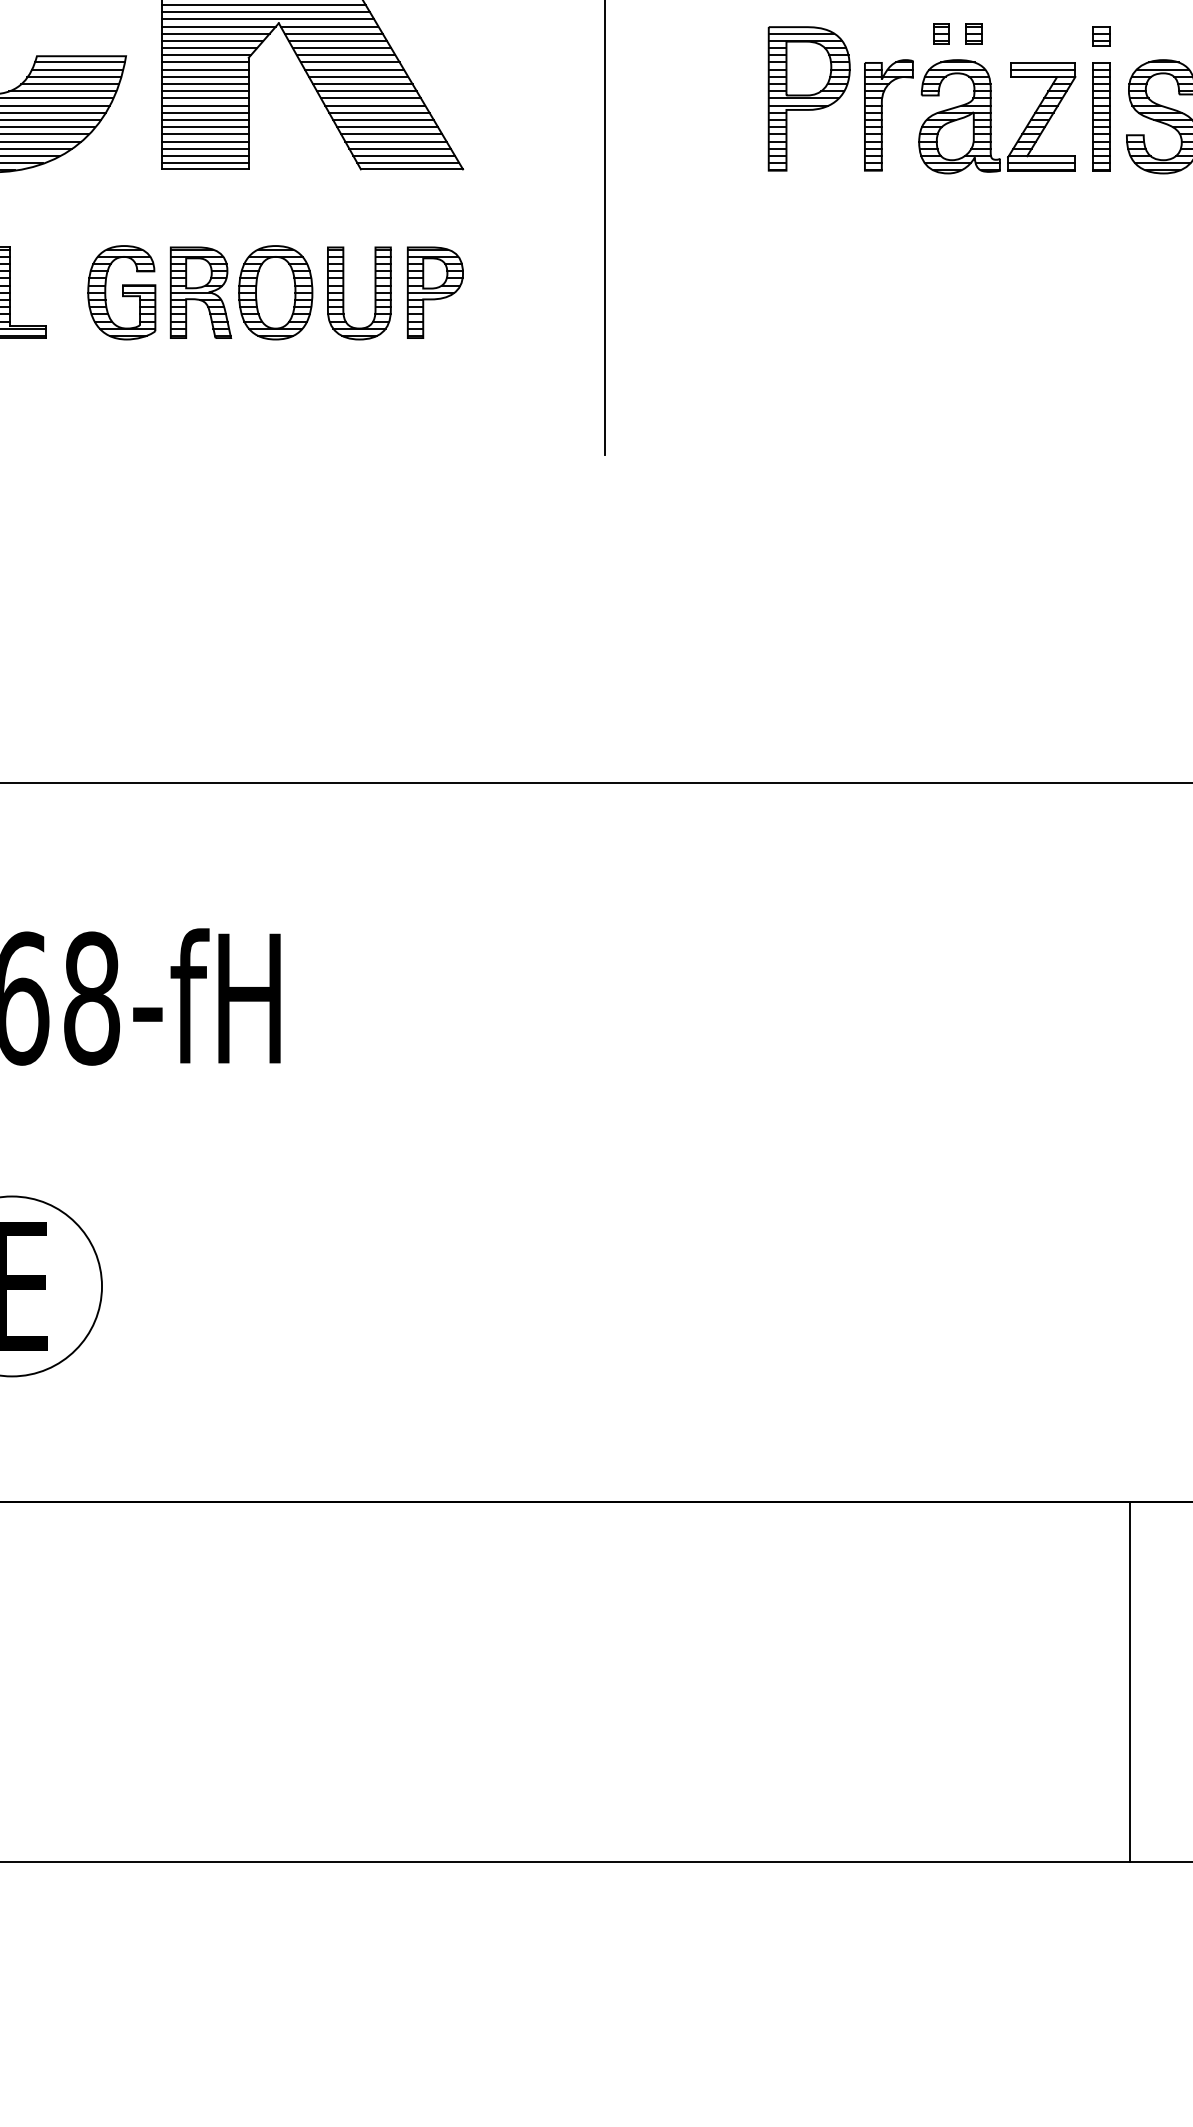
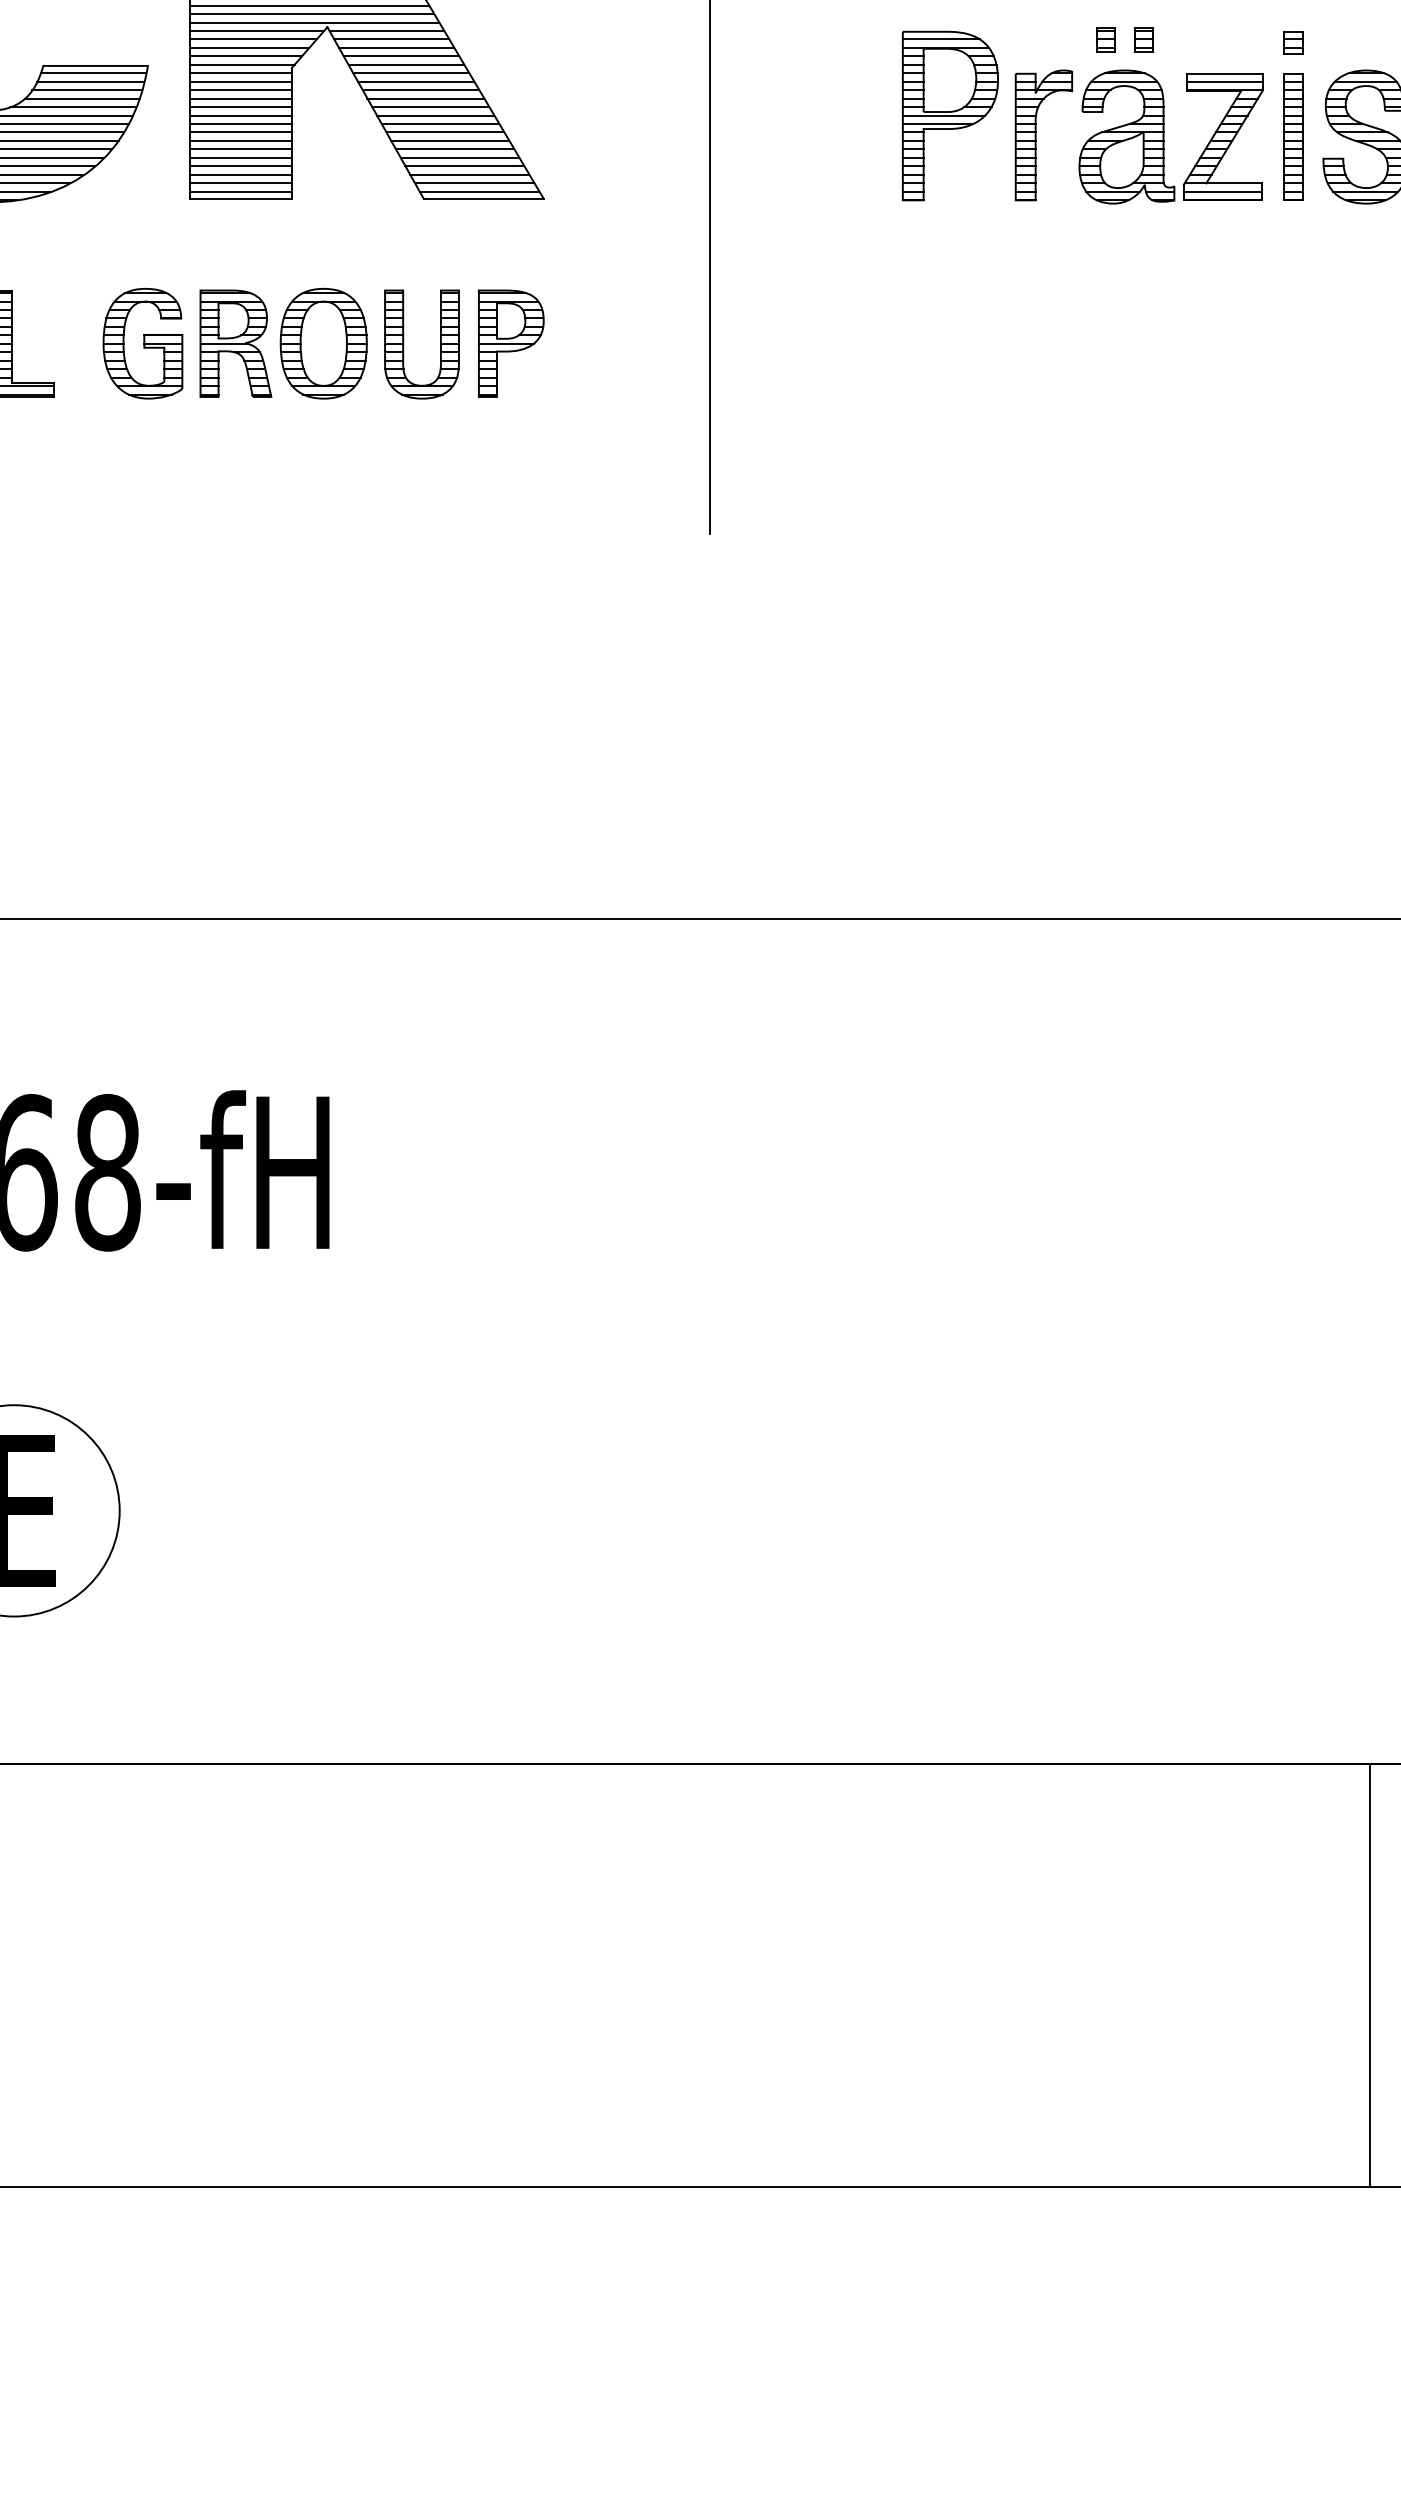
line: (1130, 1682) -> (1370, 1975), moved

